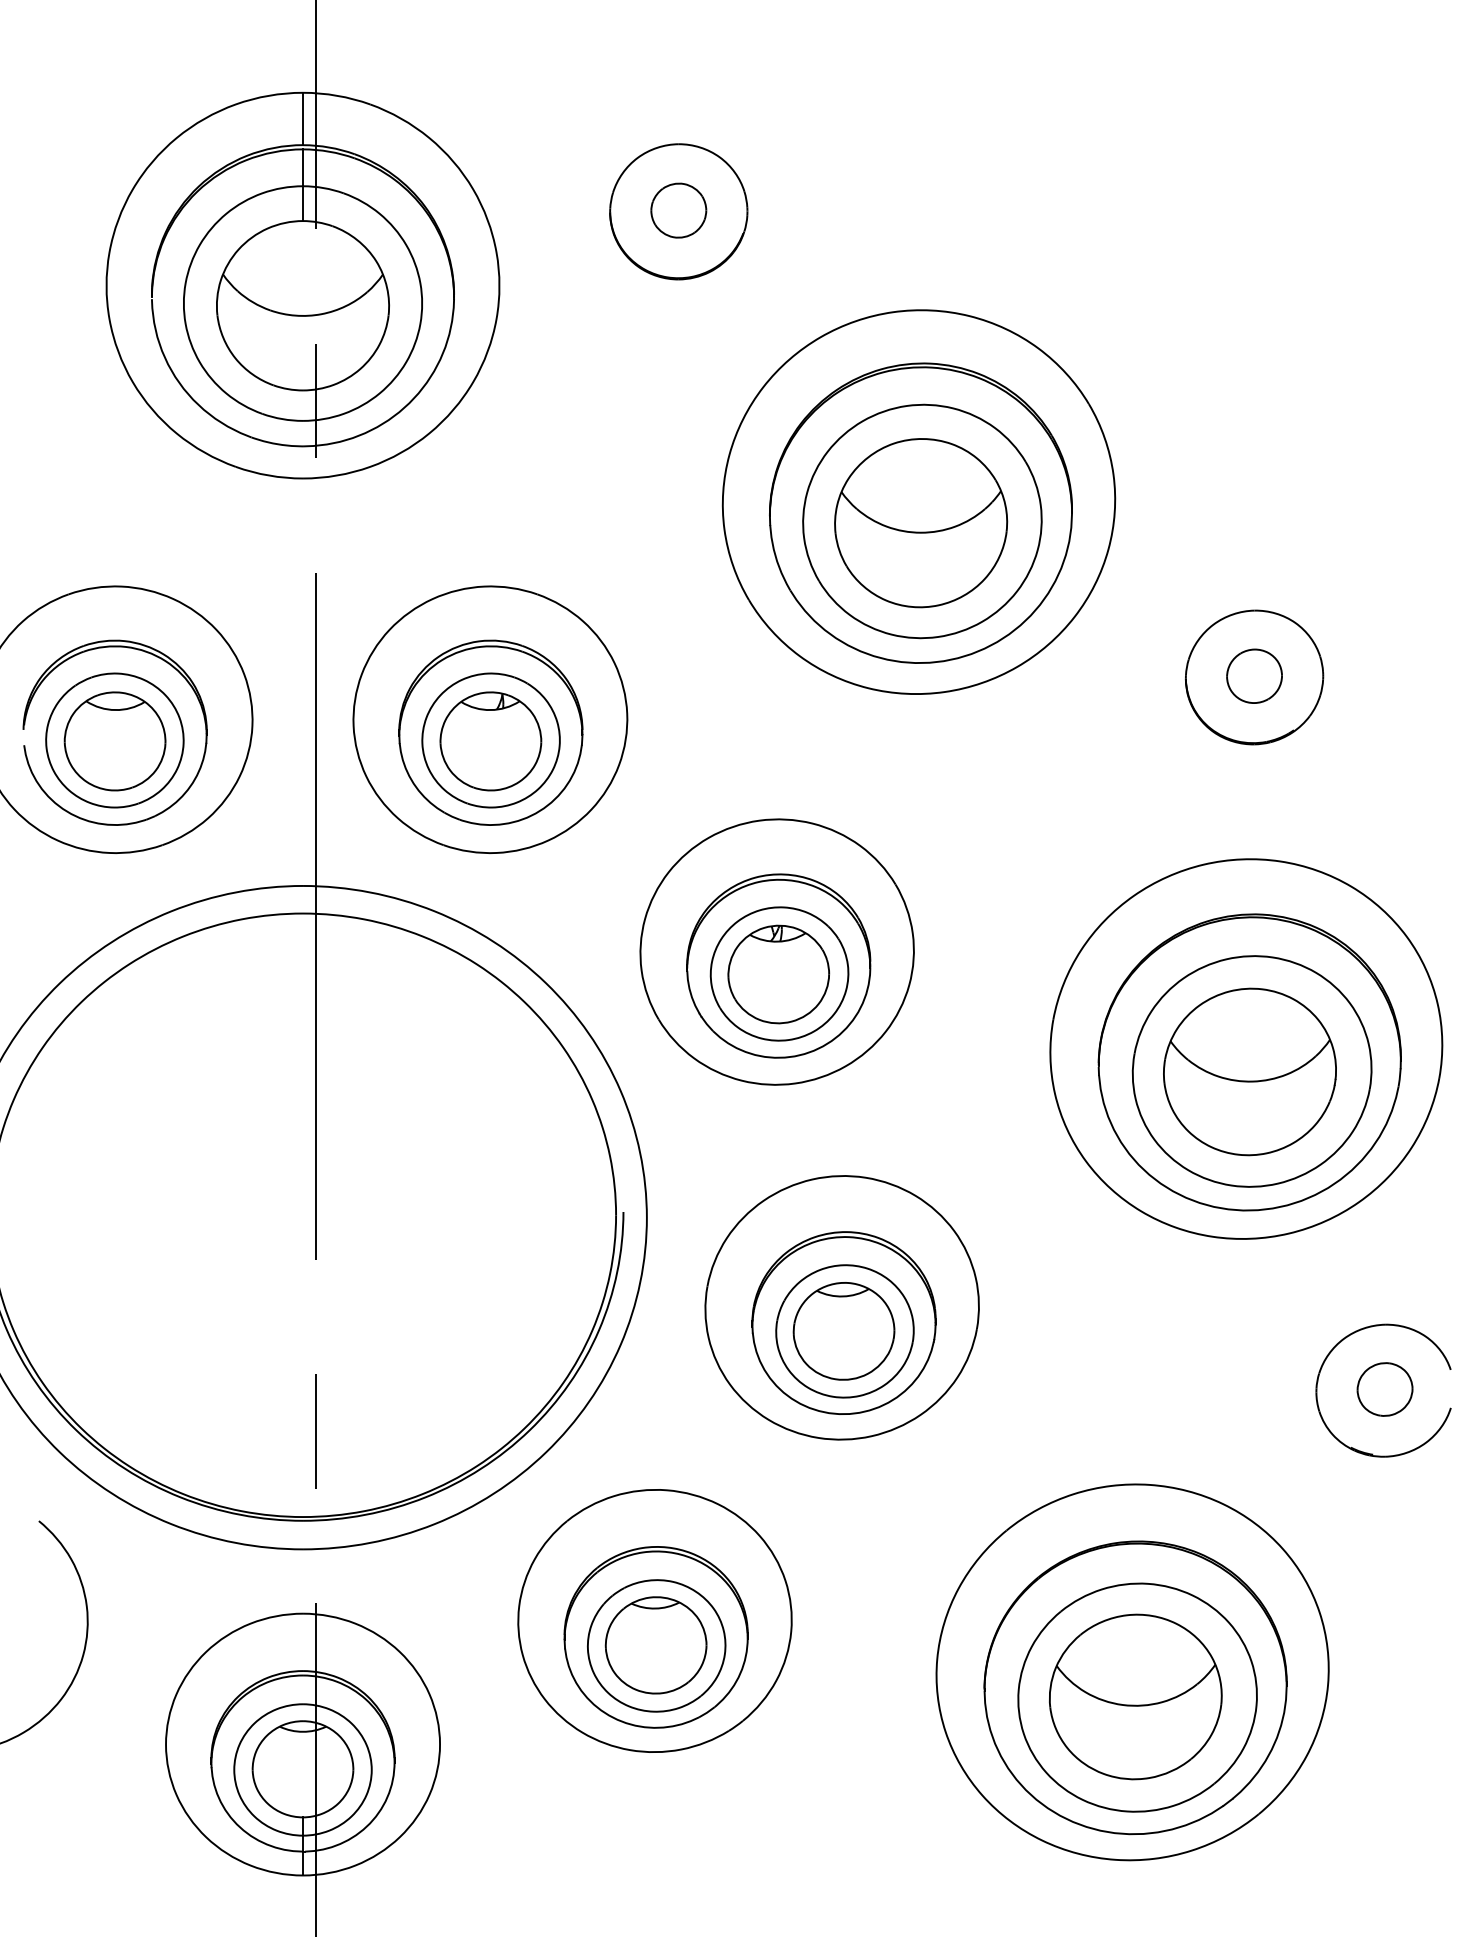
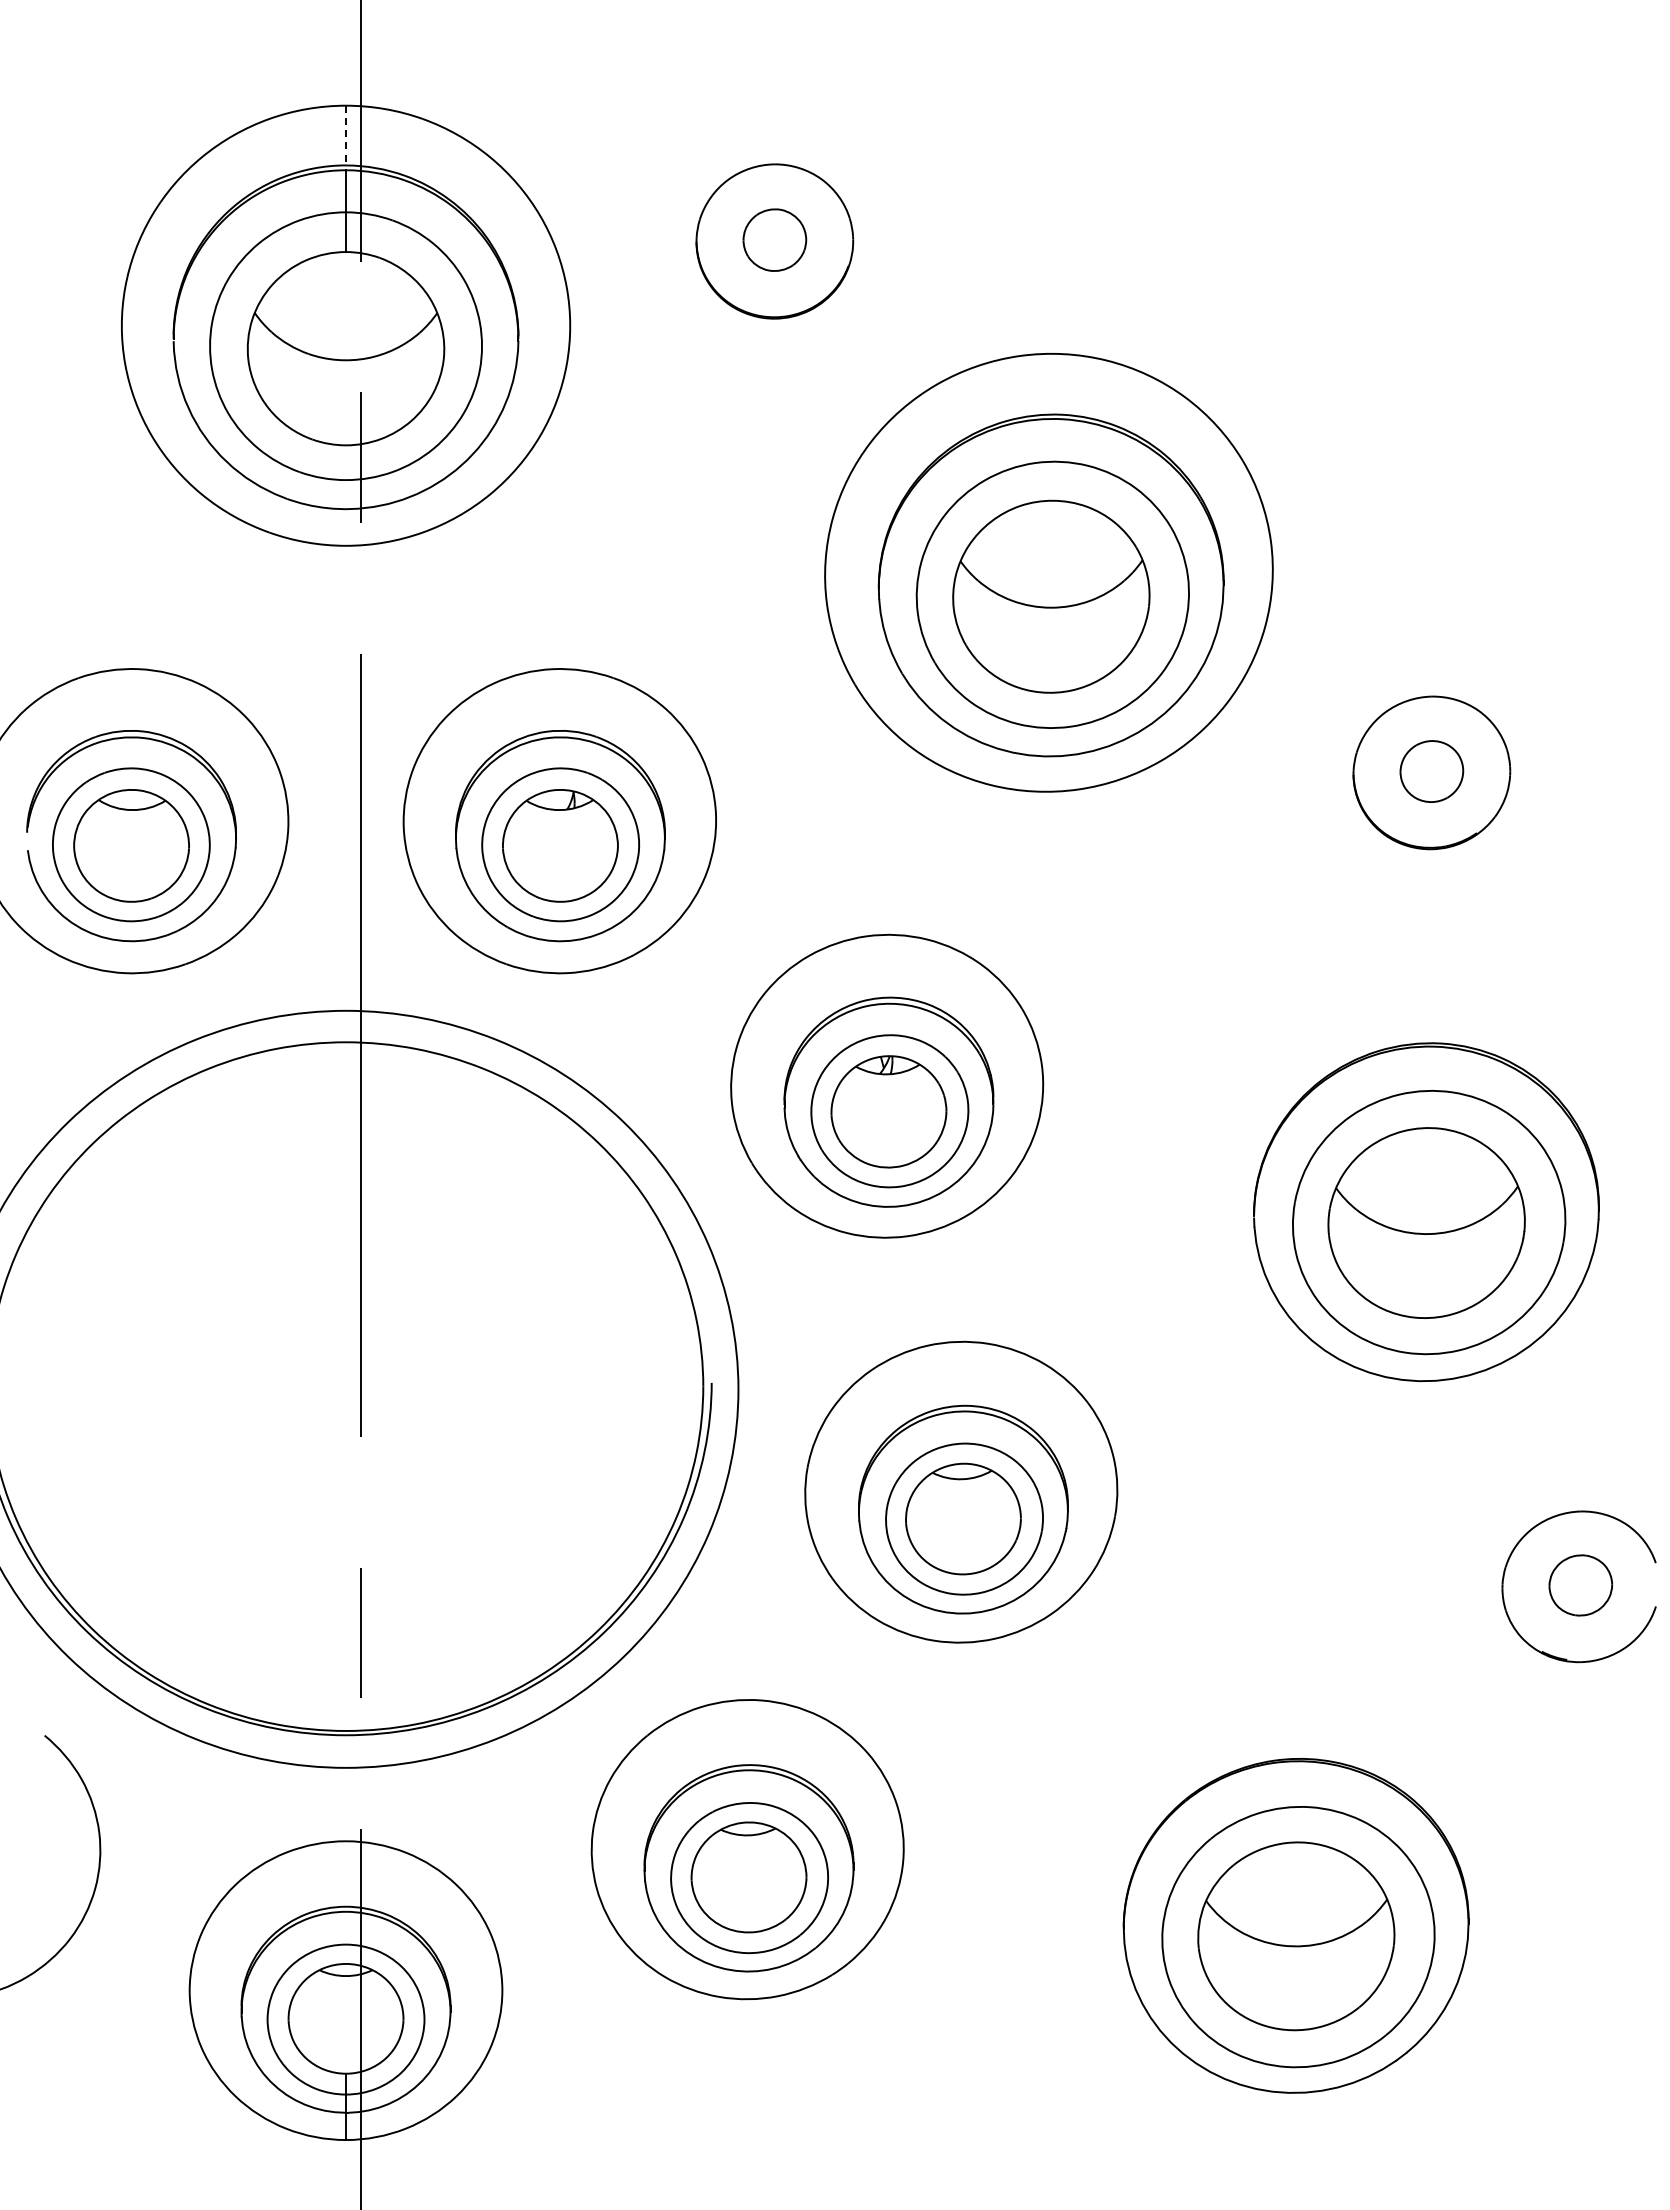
line: (303, 118) -> (346, 135), solid -> dashed
part: (1246, 1048) -> (1422, 1196), removed
part: (1132, 1671) -> (1292, 1907), removed

